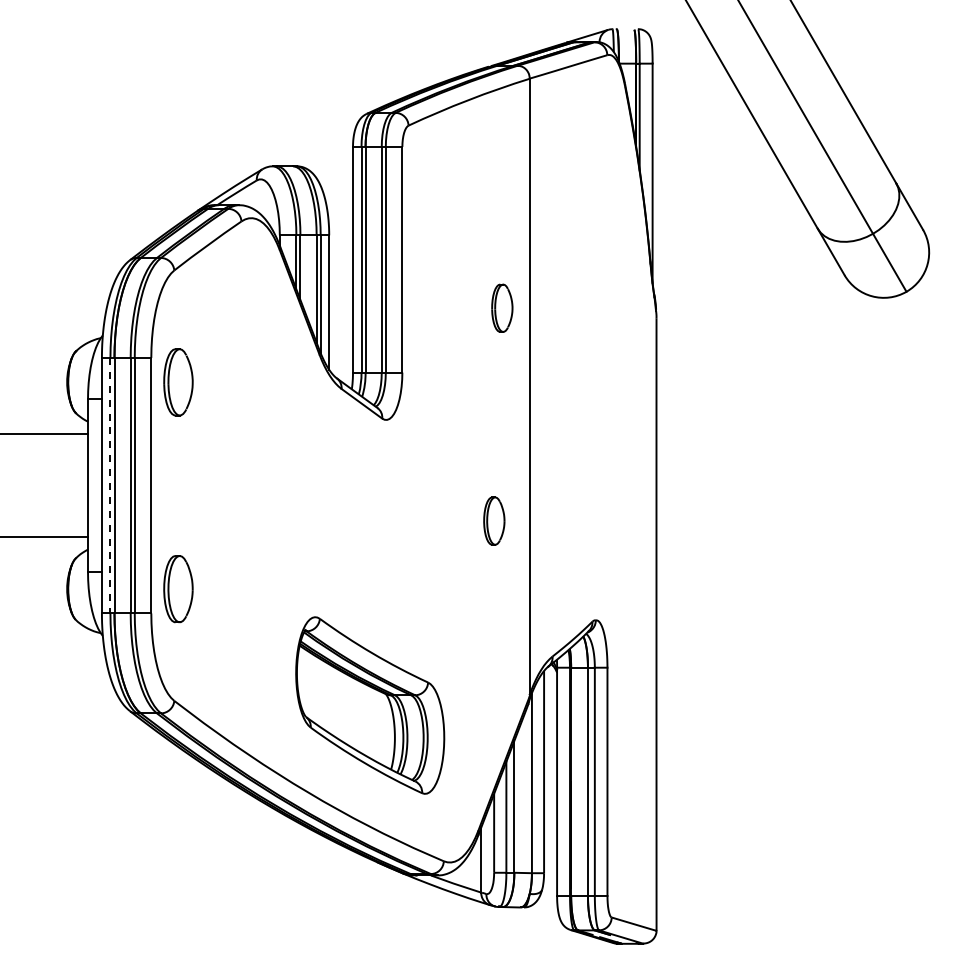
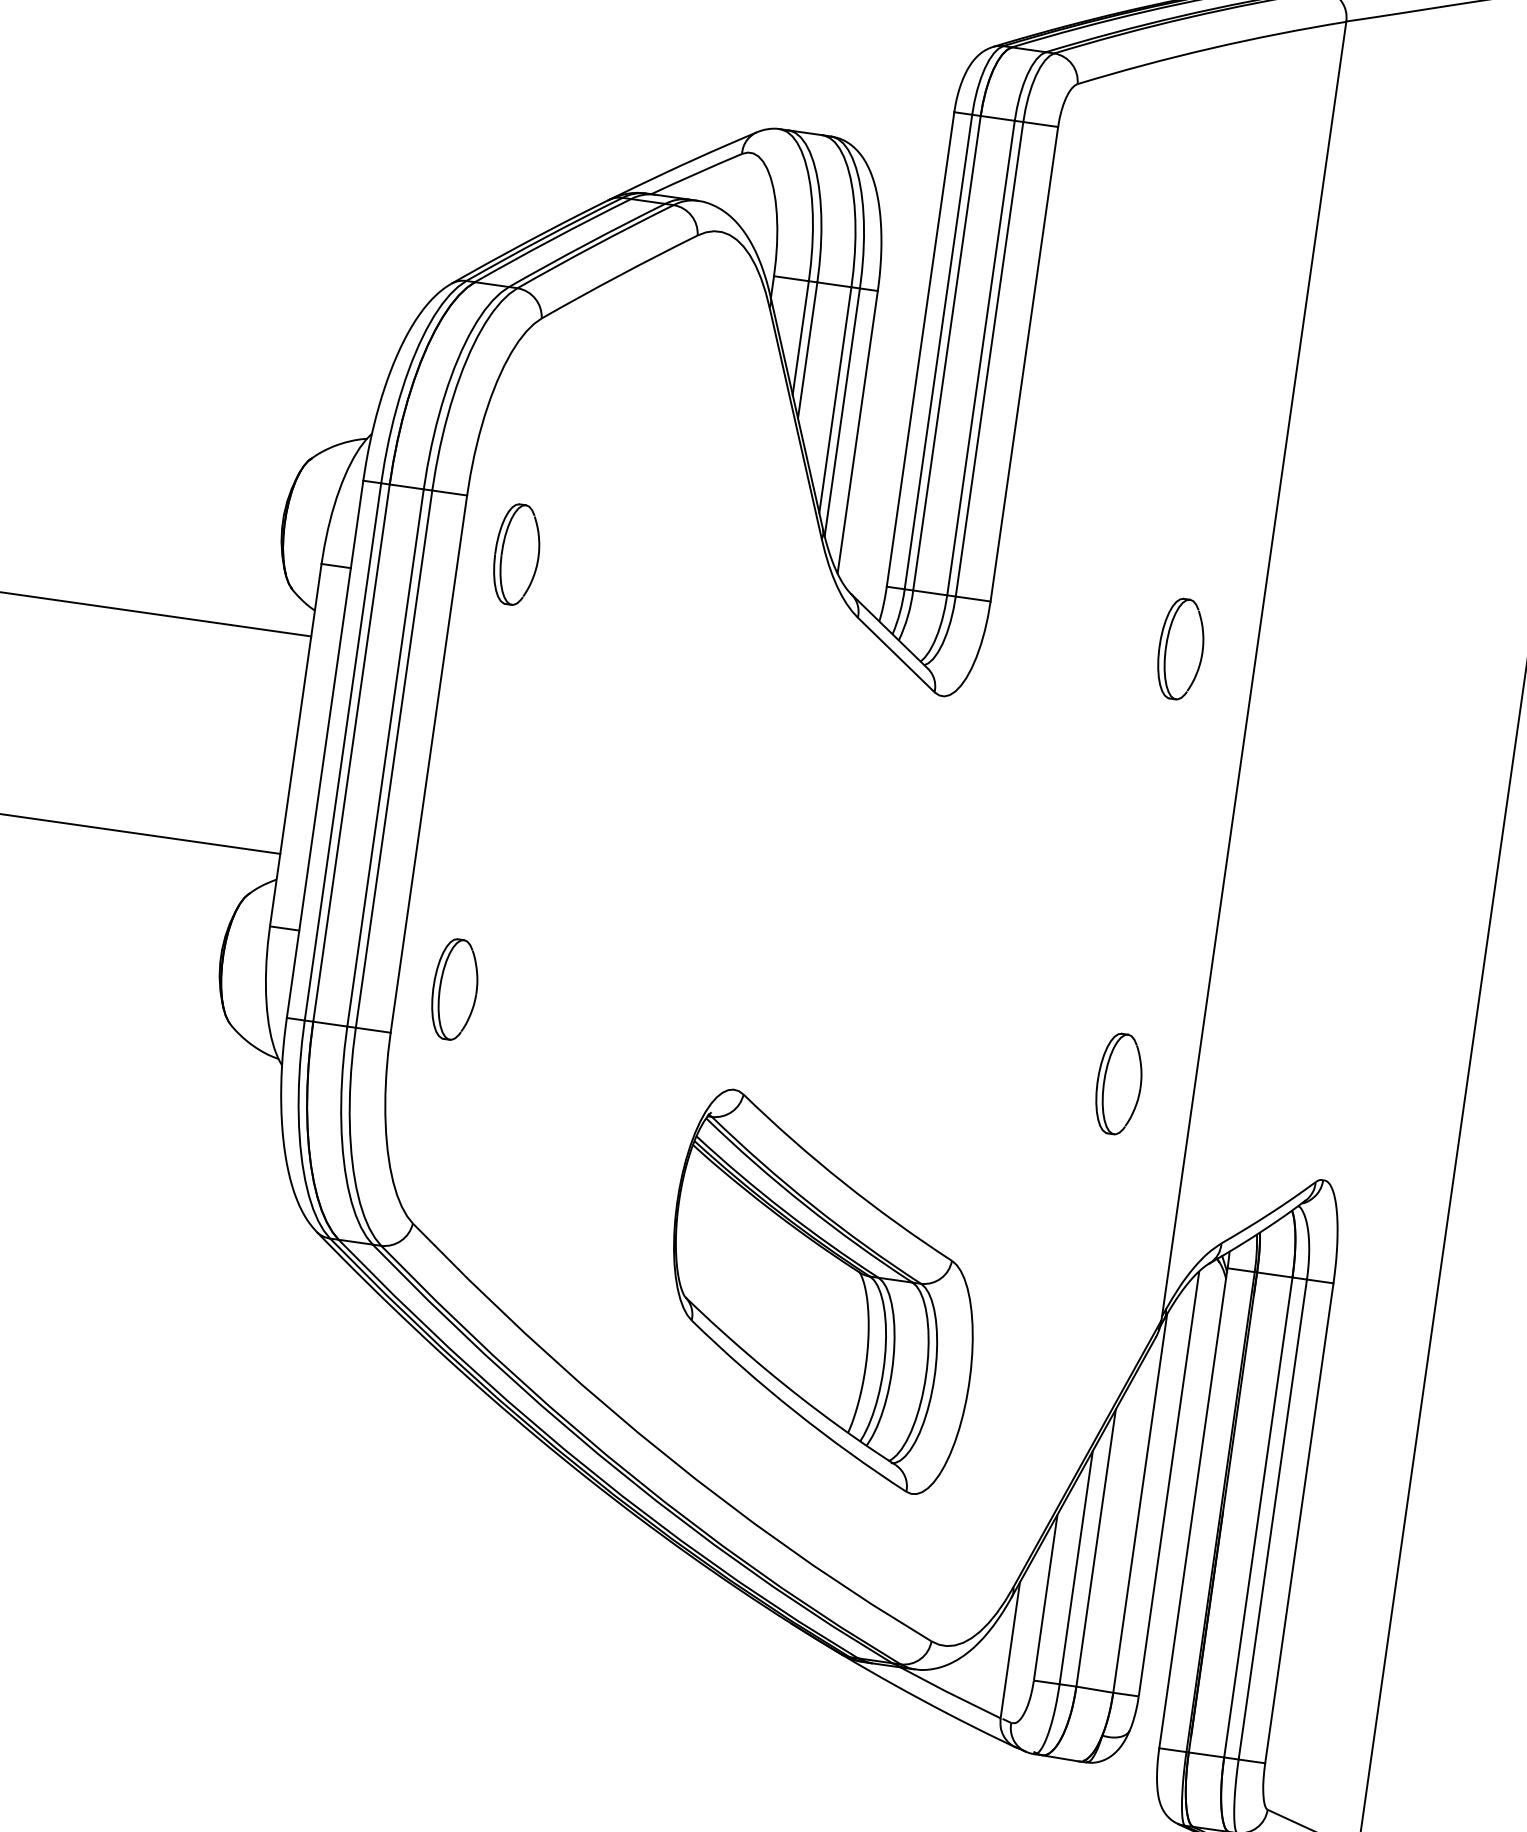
part: (502, 307) -> (1181, 647), moved
part: (178, 381) -> (517, 553), size x0.71
line: (110, 485) -> (343, 751), dashed -> solid
part: (494, 520) -> (1119, 1082), moved
part: (178, 588) -> (455, 988), size x0.71

